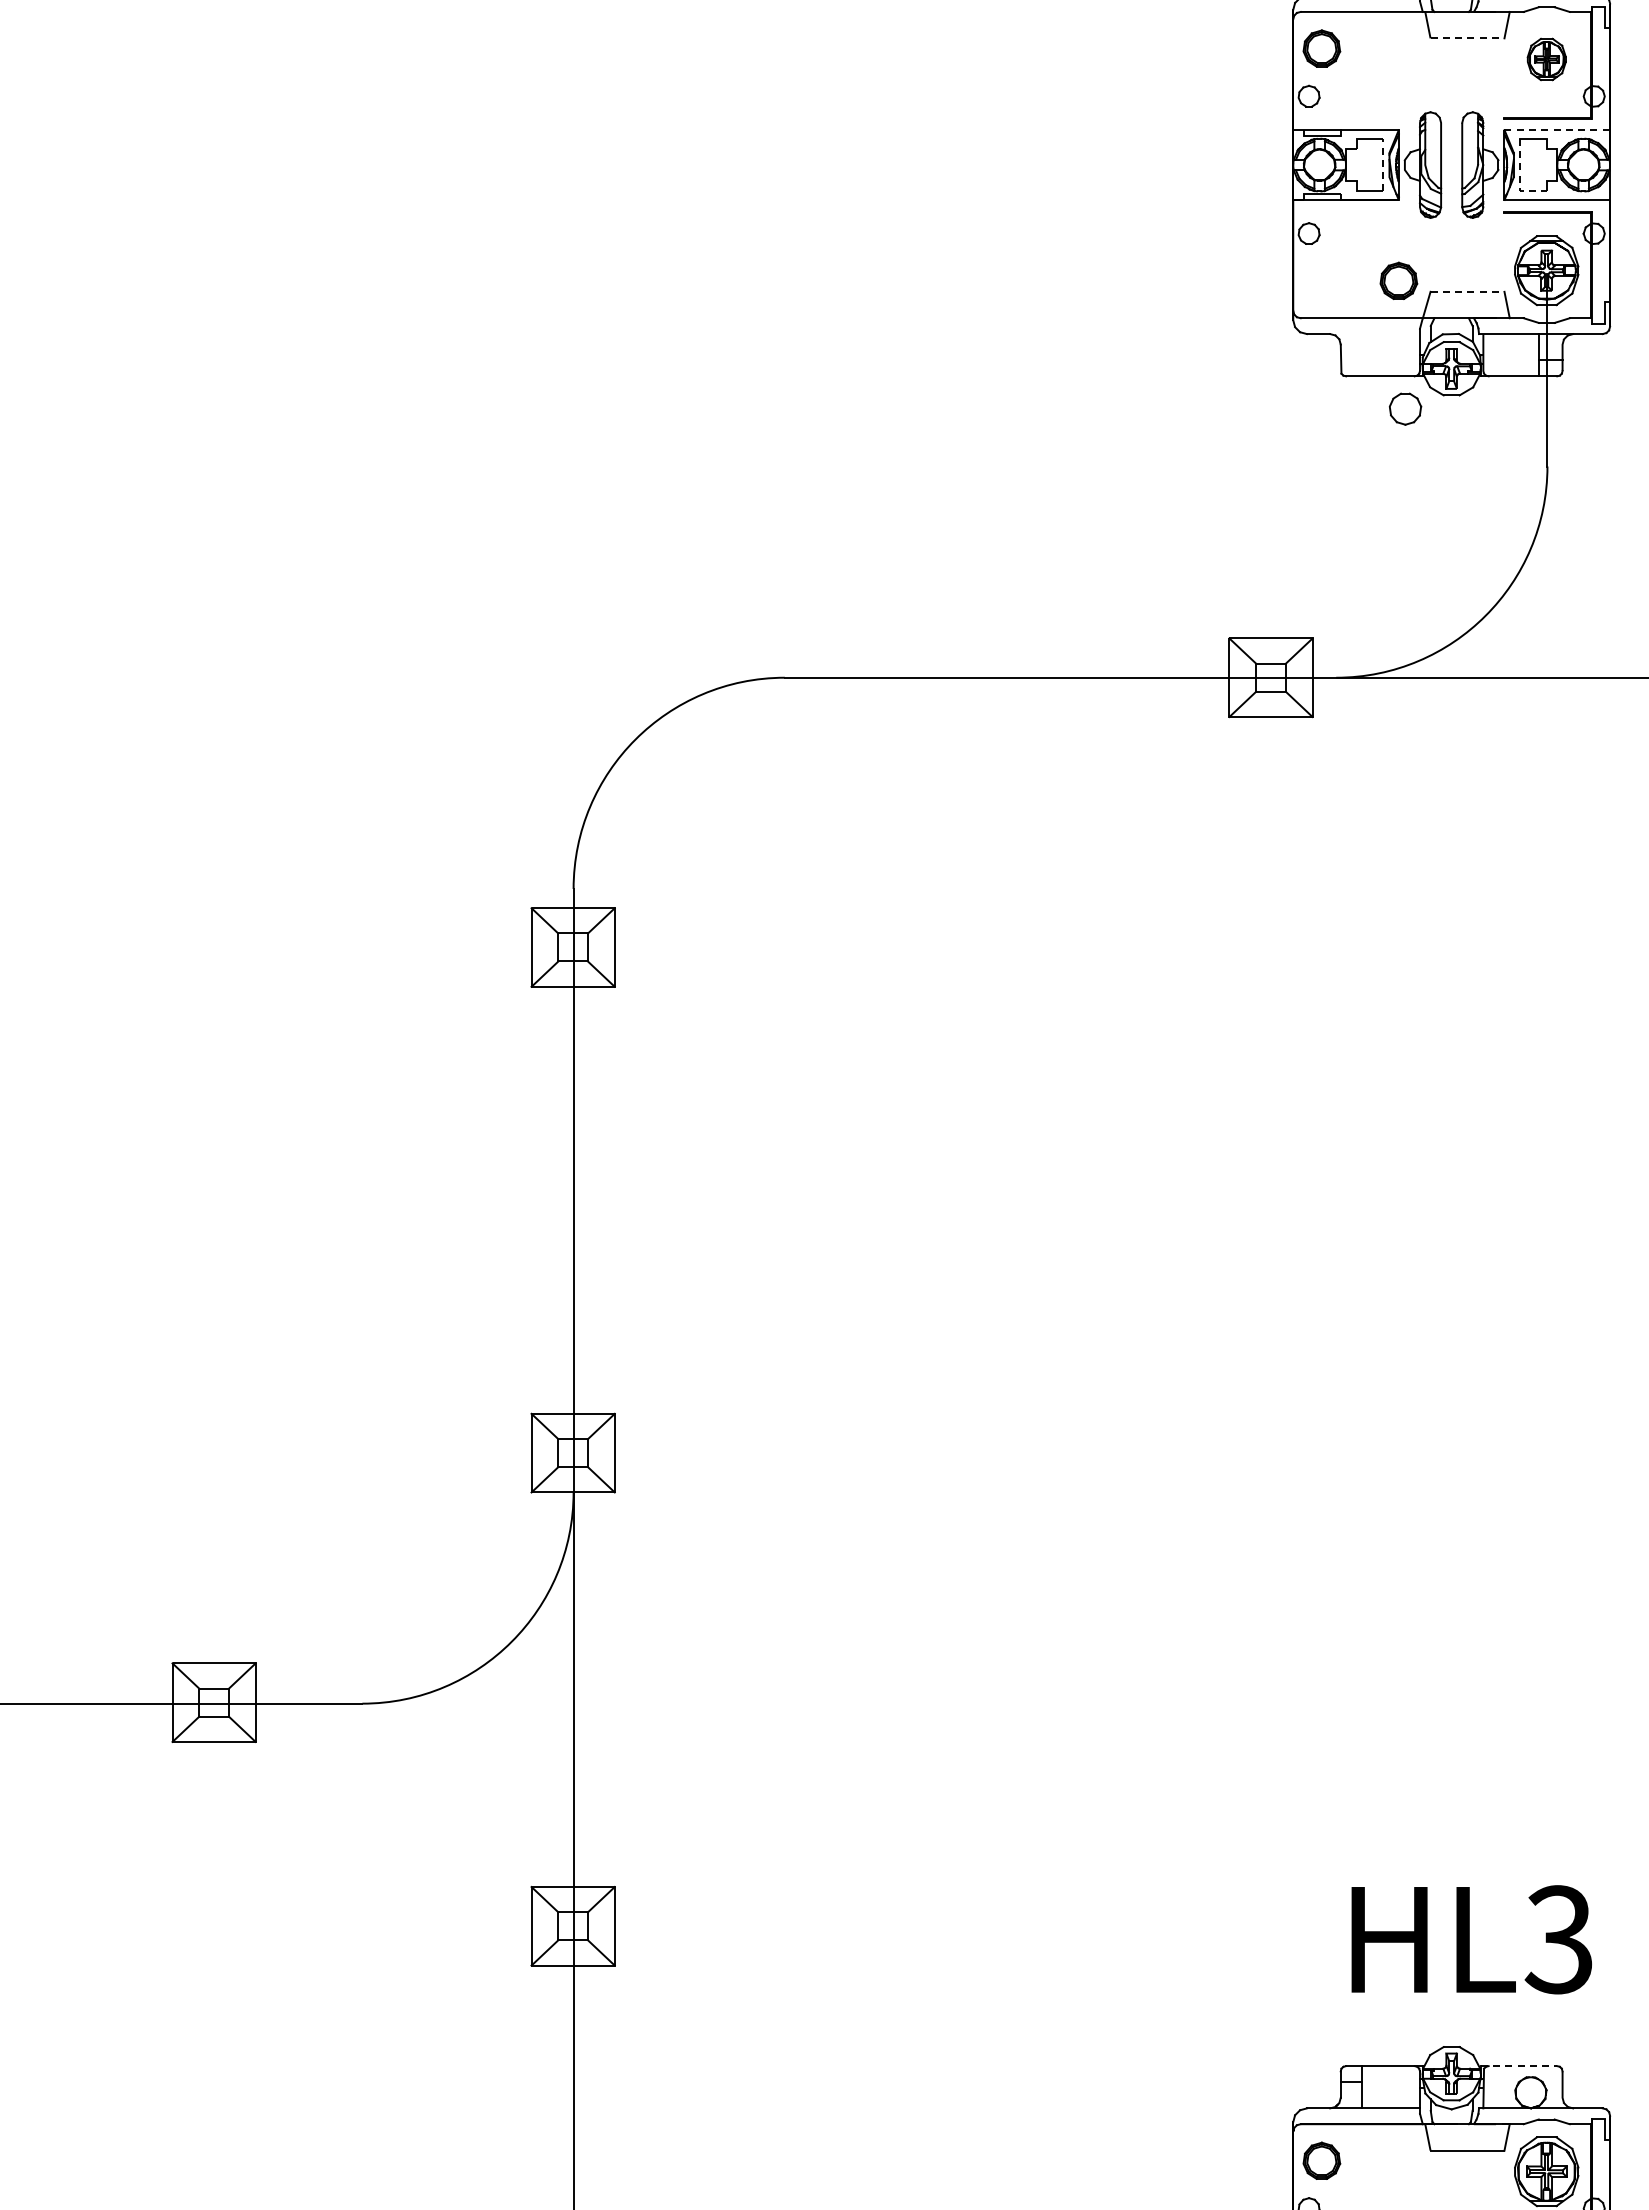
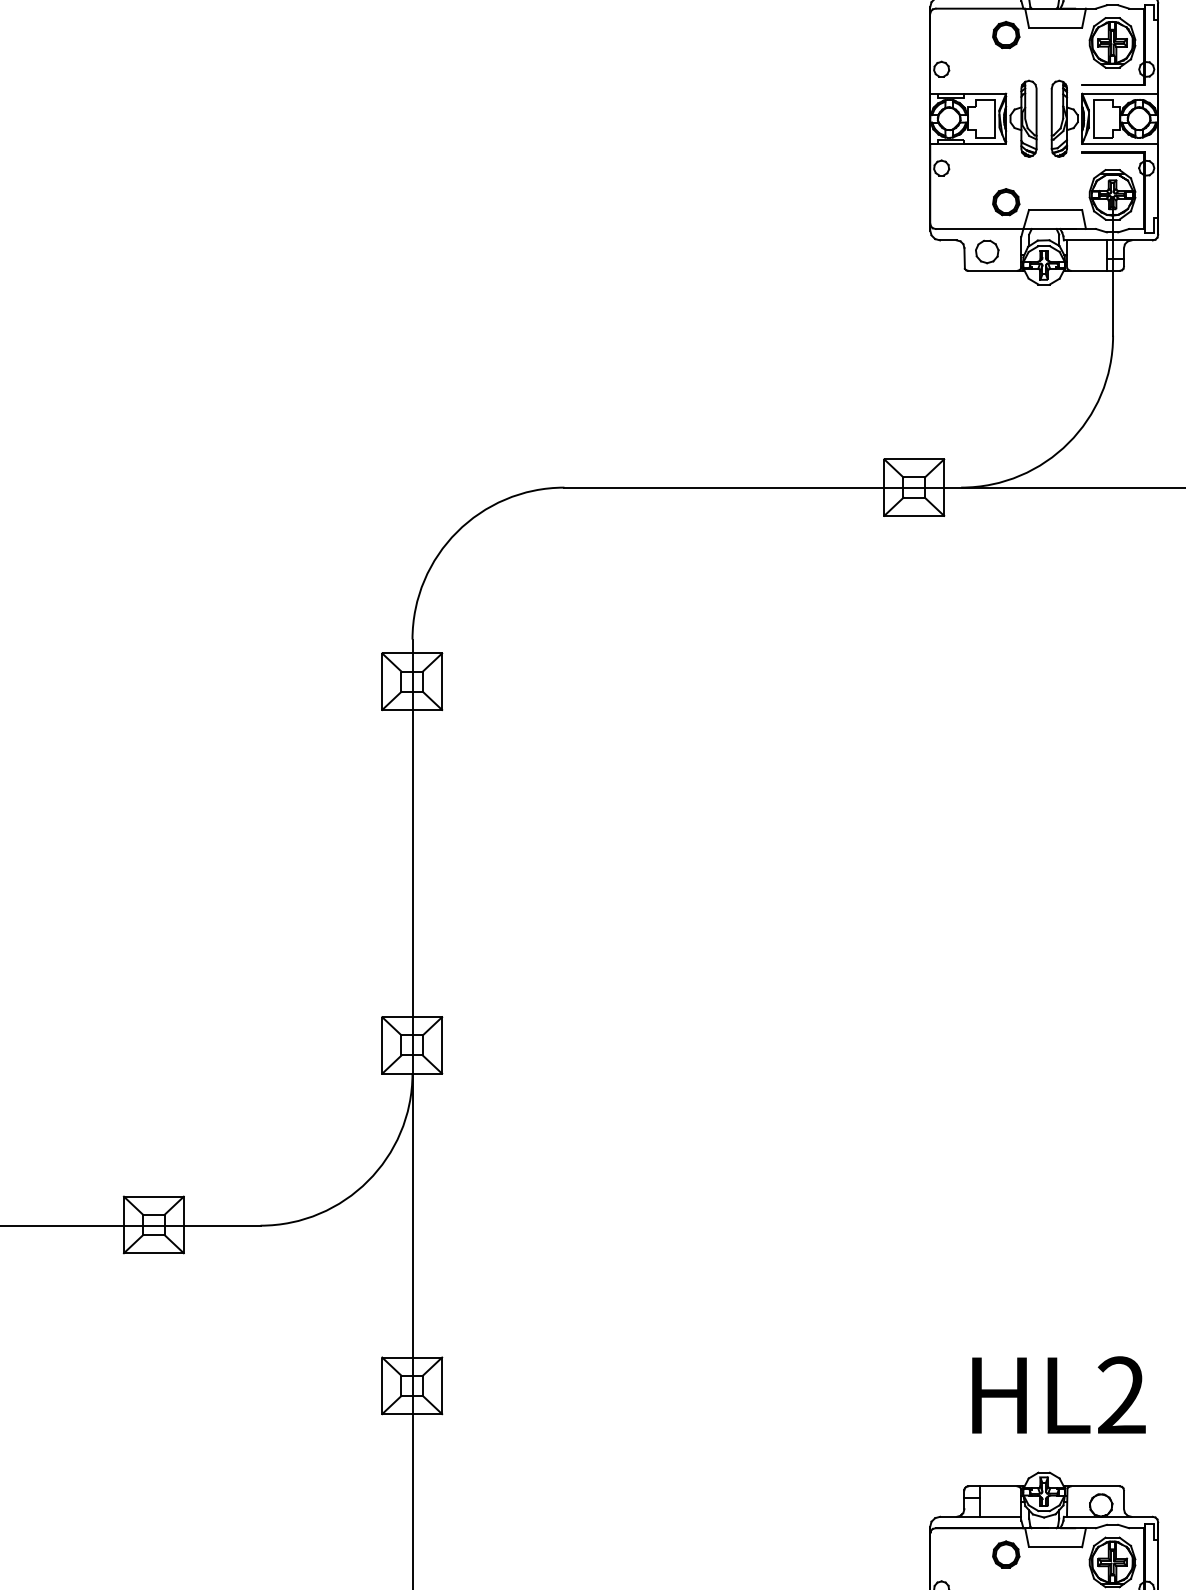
line: (1467, 38) -> (1055, 27), dashed -> solid
part: (1321, 48) -> (1005, 34), moved
part: (1546, 59) -> (1112, 42), size x1.67
line: (1557, 130) -> (1120, 93), dashed -> solid
line: (1383, 164) -> (995, 118), dashed -> solid
line: (1520, 179) -> (1093, 129), dashed -> solid
line: (1467, 291) -> (1055, 209), dashed -> solid
part: (1405, 408) -> (987, 251), moved
text: (1558, 1939) -> (1121, 1395), L3 -> L2
line: (1519, 2066) -> (1092, 1486), dashed -> solid
part: (1321, 2160) -> (1005, 1554), moved

